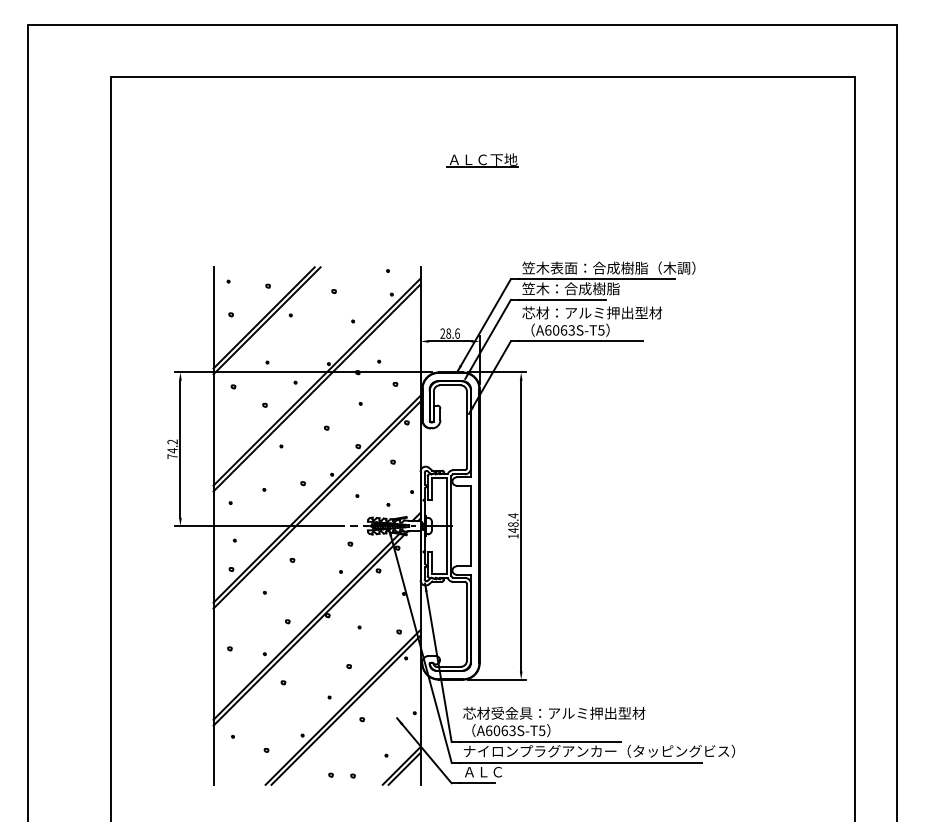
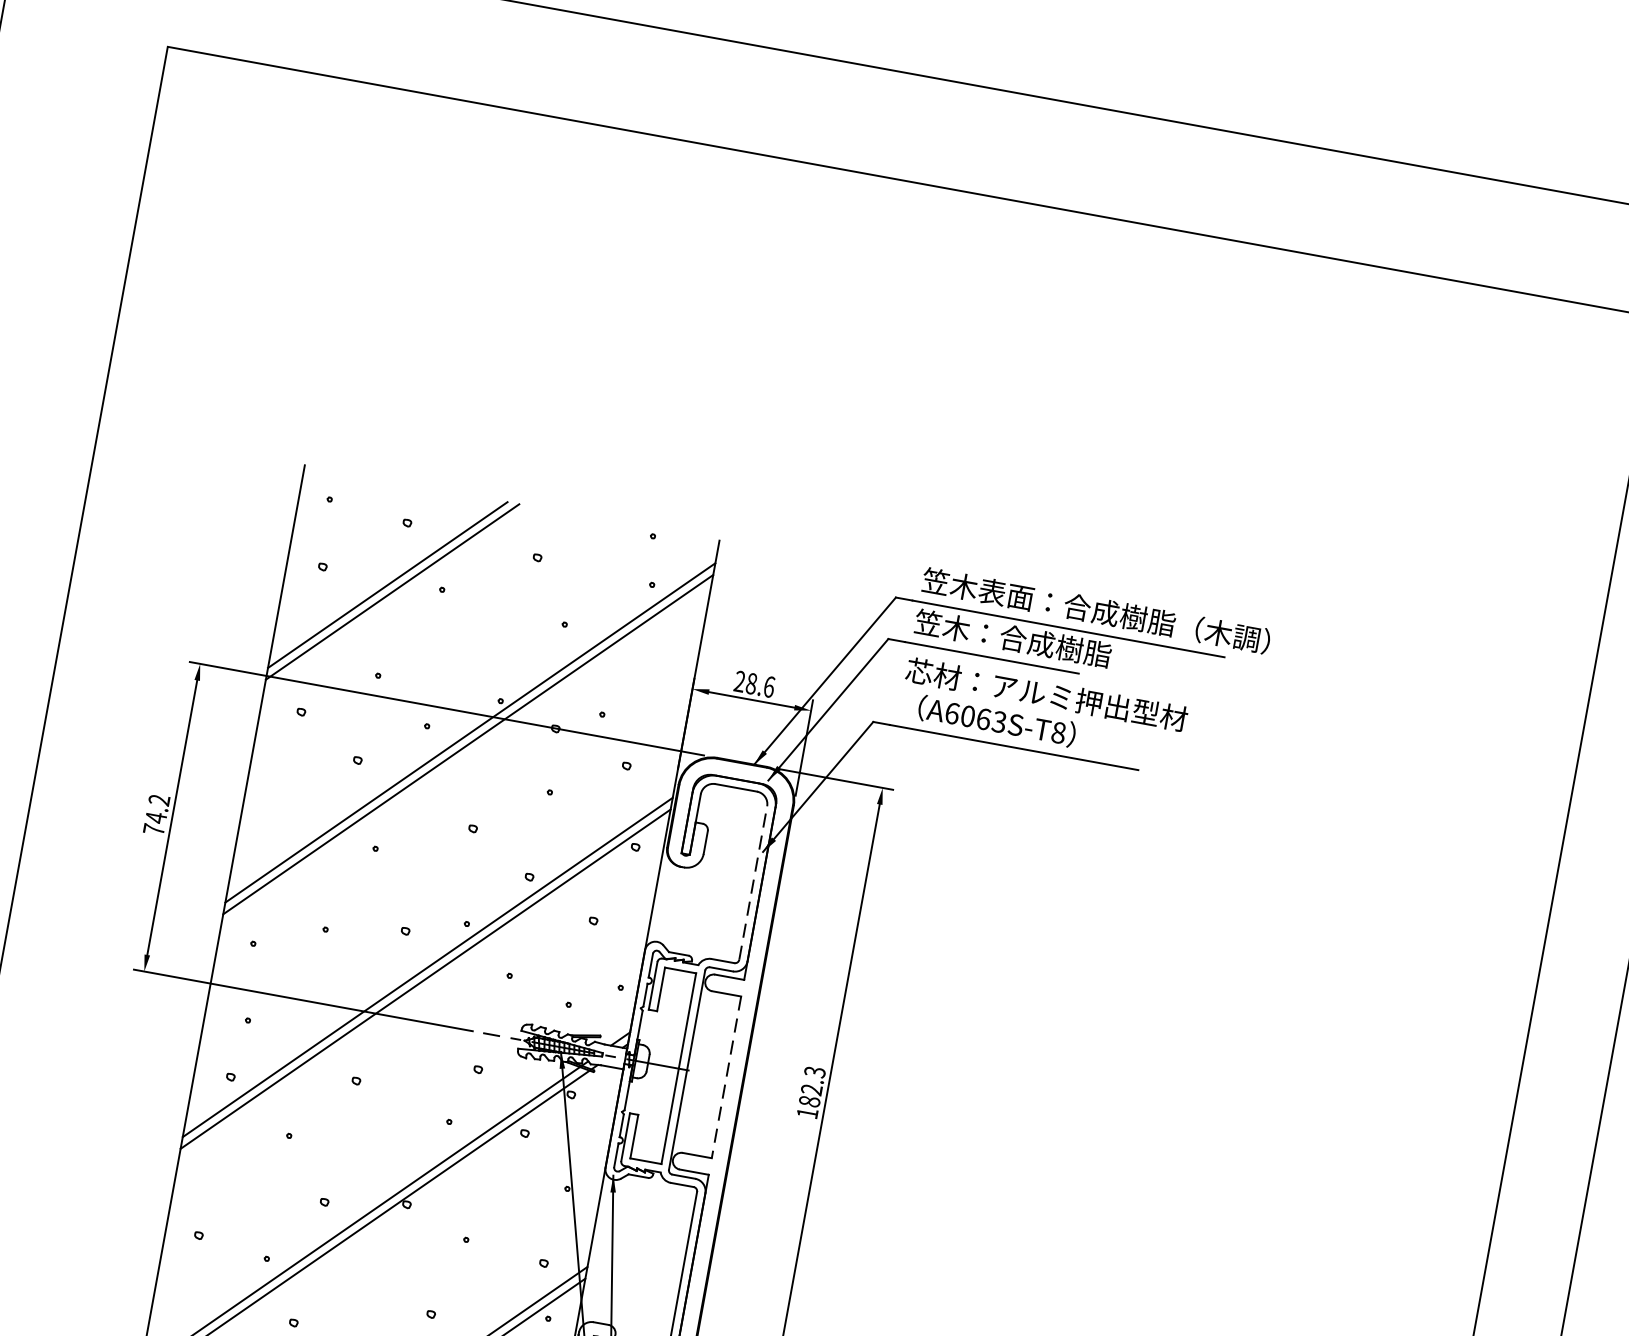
part: (482, 160) -> (882, 349), removed
text: (601, 330) -> (1058, 733), A6063S-T5 -> A6063S-T8
line: (466, 429) -> (752, 882), solid -> dashed
text: (513, 523) -> (812, 1087), 148.4 -> 182.3
line: (471, 526) -> (727, 1078), solid -> dashed

